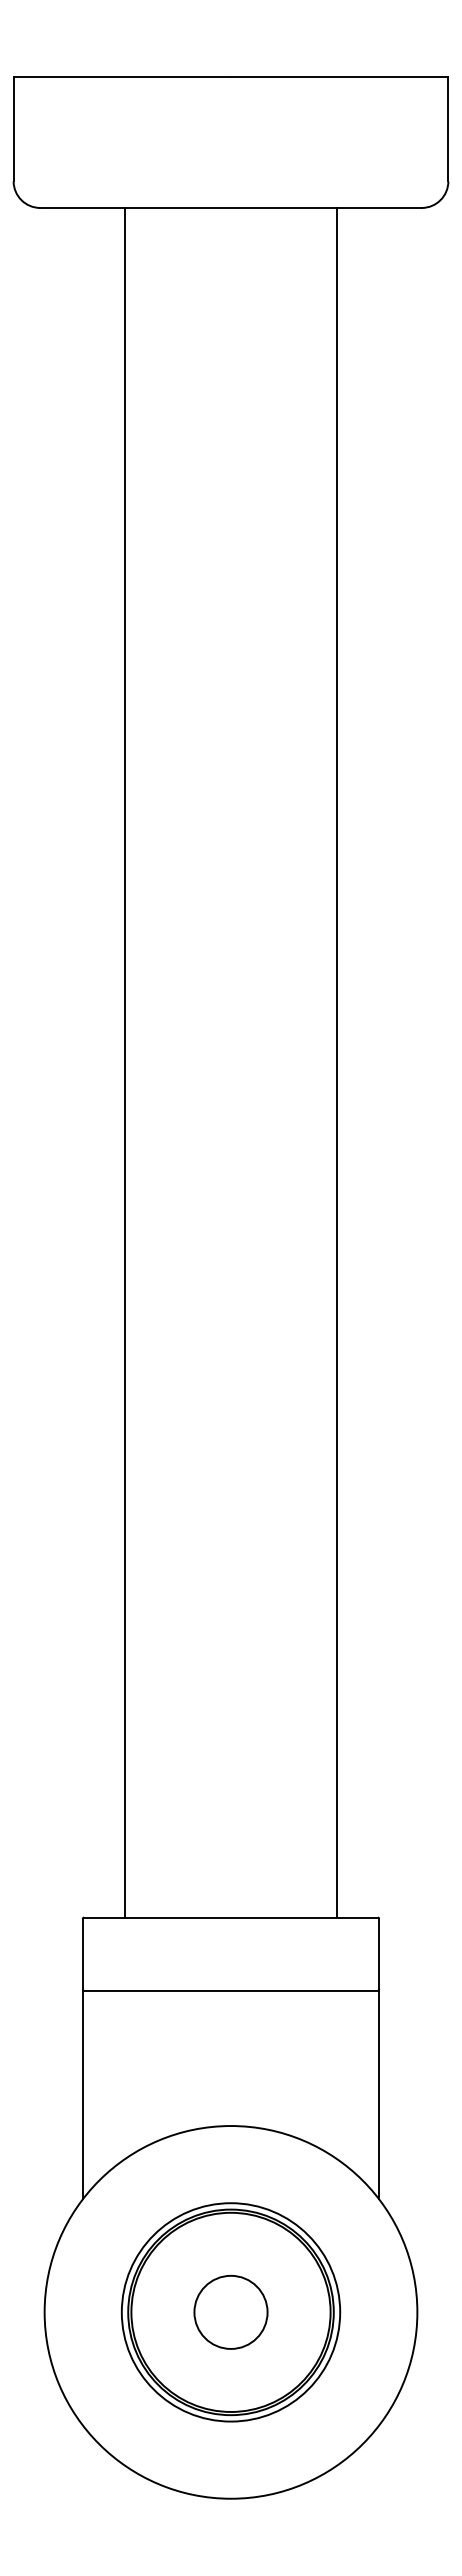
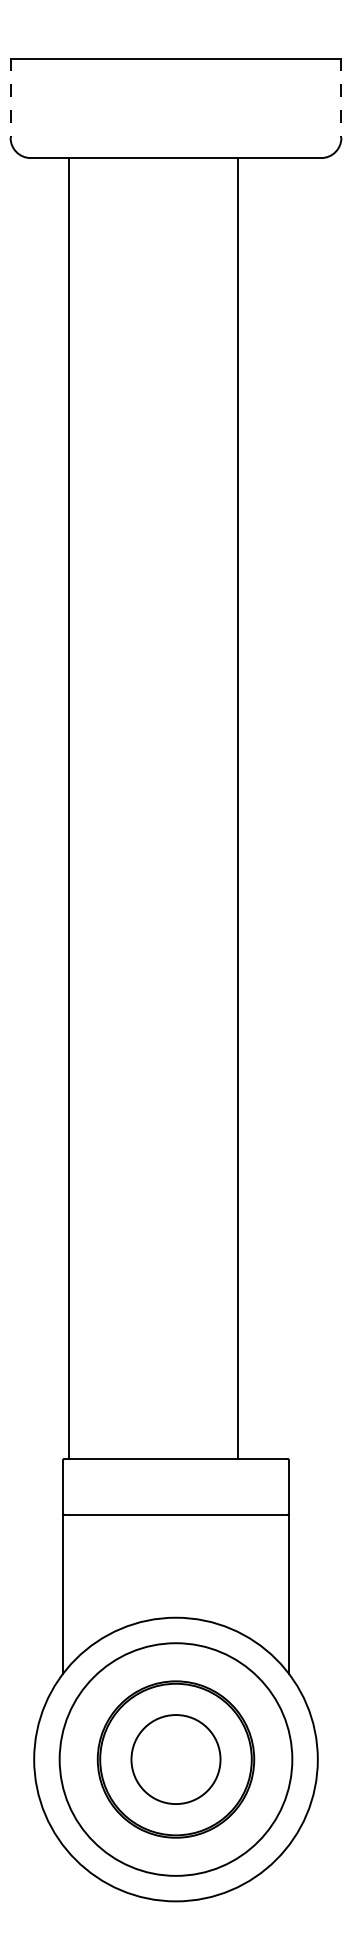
line: (13, 129) -> (10, 98), solid -> dashed
line: (448, 129) -> (341, 98), solid -> dashed
line: (124, 1062) -> (68, 808), moved
line: (337, 1062) -> (238, 808), moved
circle: (230, 2311) -> (175, 1758), size x1.6
circle: (230, 2312) -> (175, 1759), size x1.4

